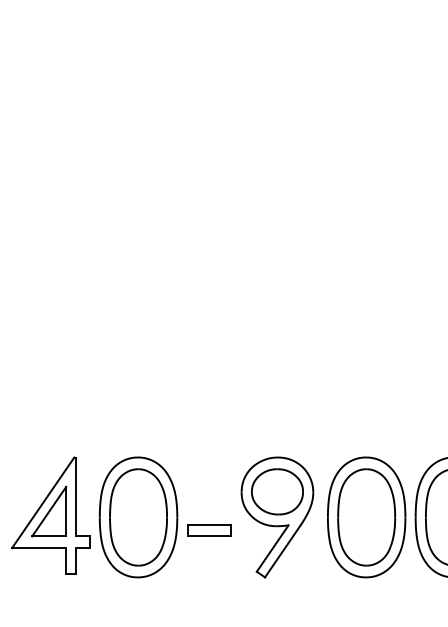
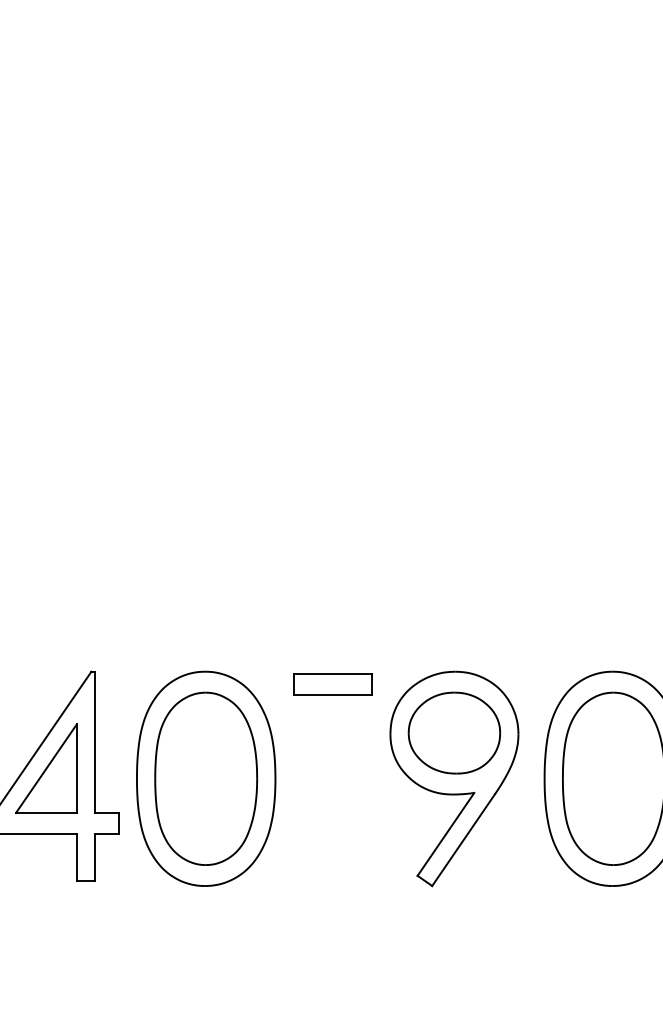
part: (209, 530) -> (332, 684), moved

